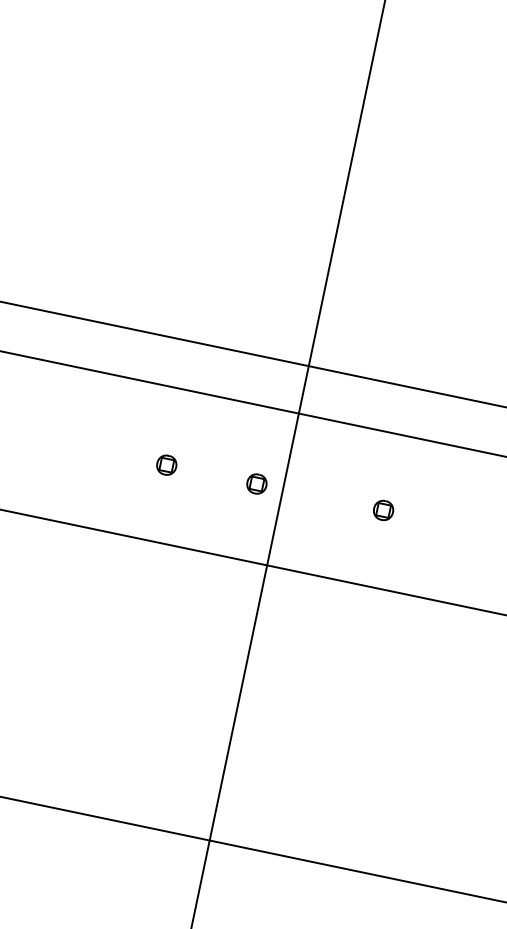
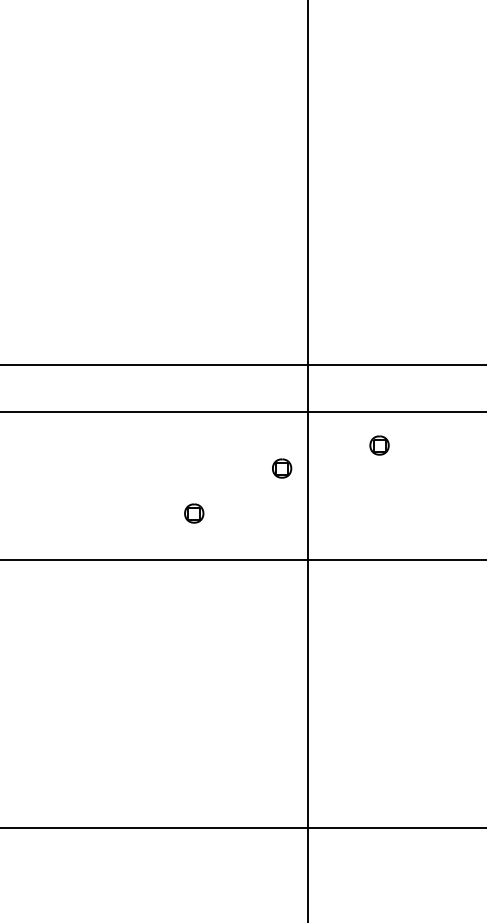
part: (167, 465) -> (194, 513), moved
part: (257, 484) -> (282, 468), moved
part: (383, 510) -> (379, 445), moved

